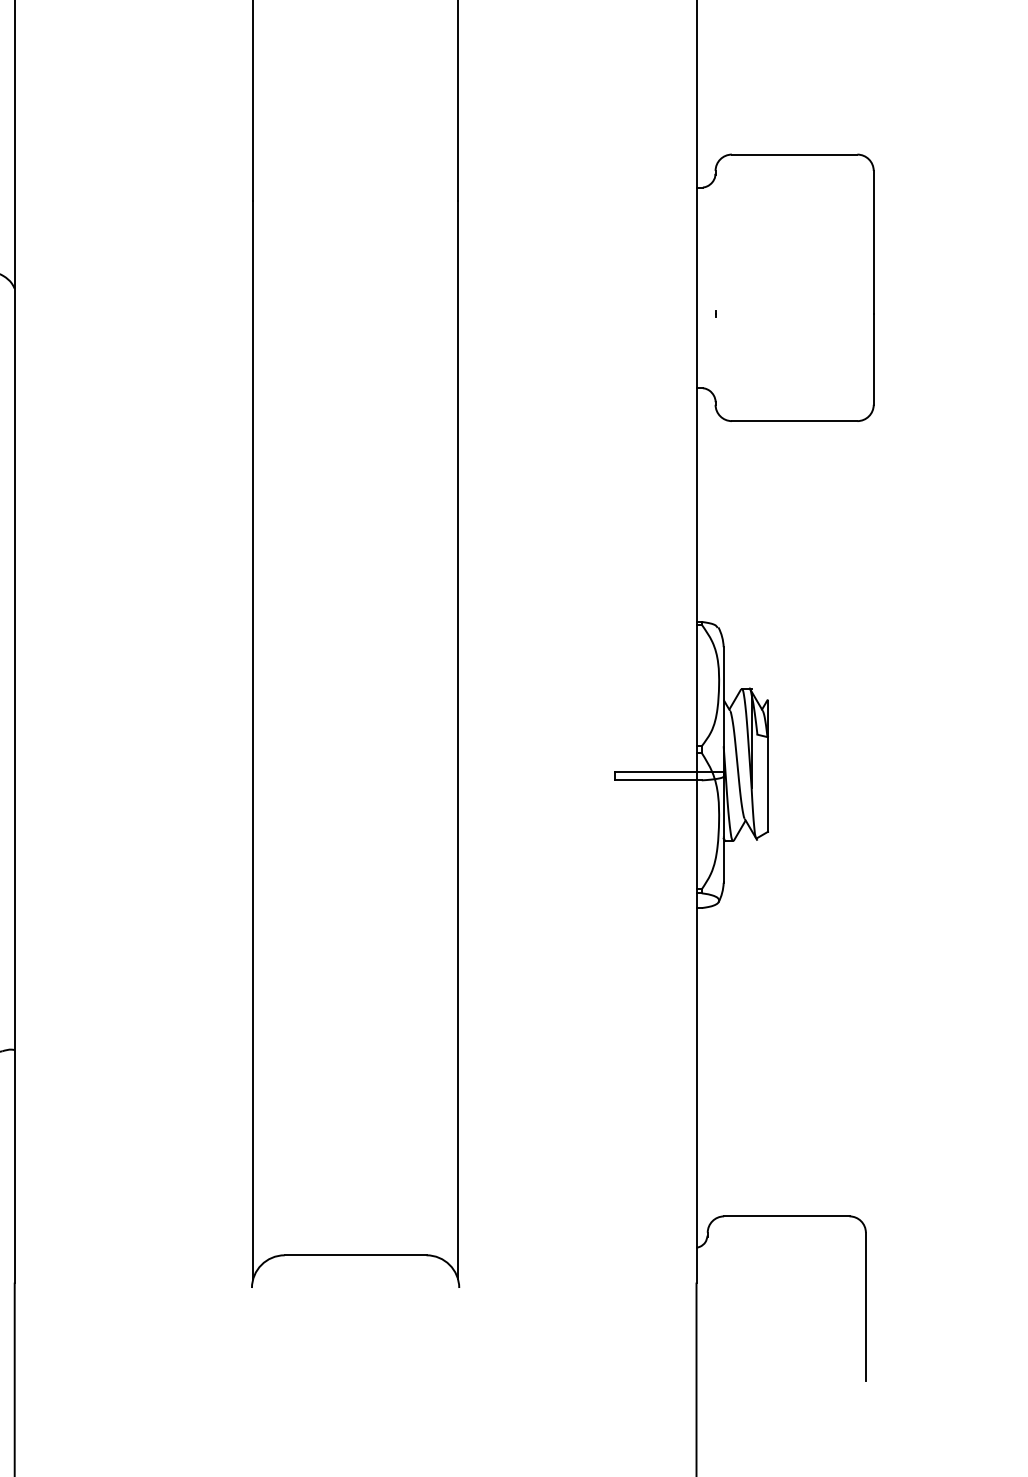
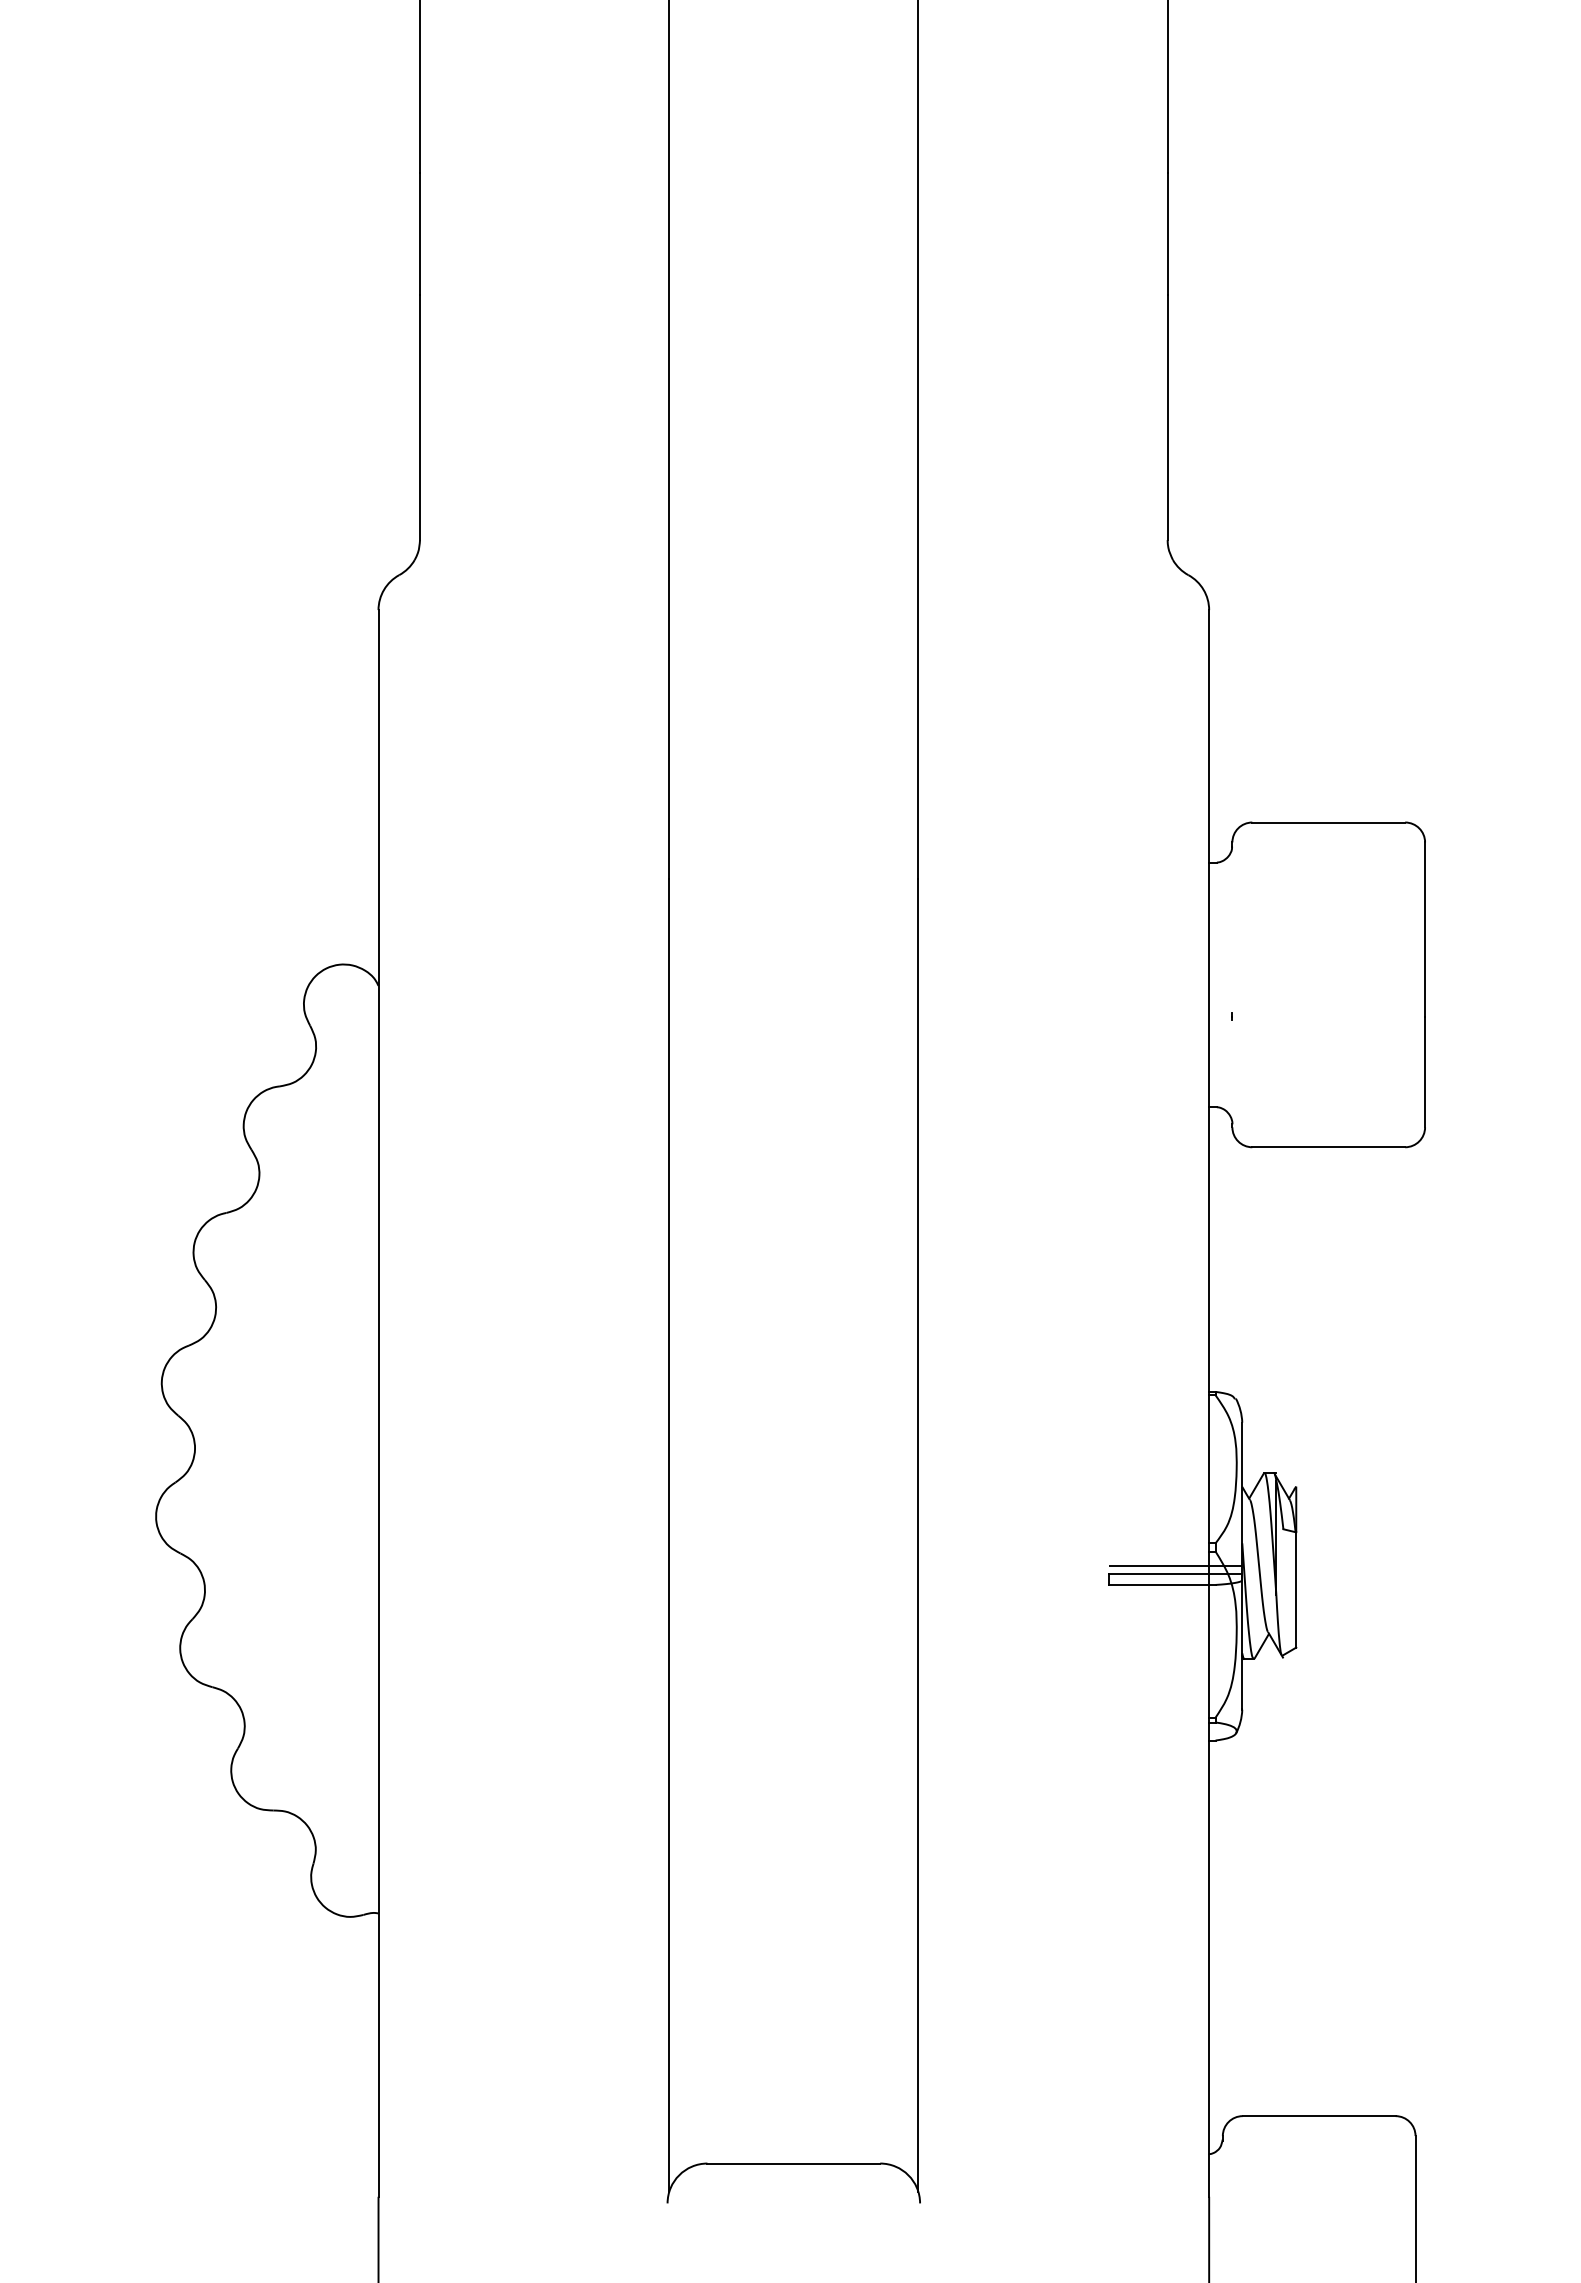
line: (668, 765) -> (1175, 1566), added

